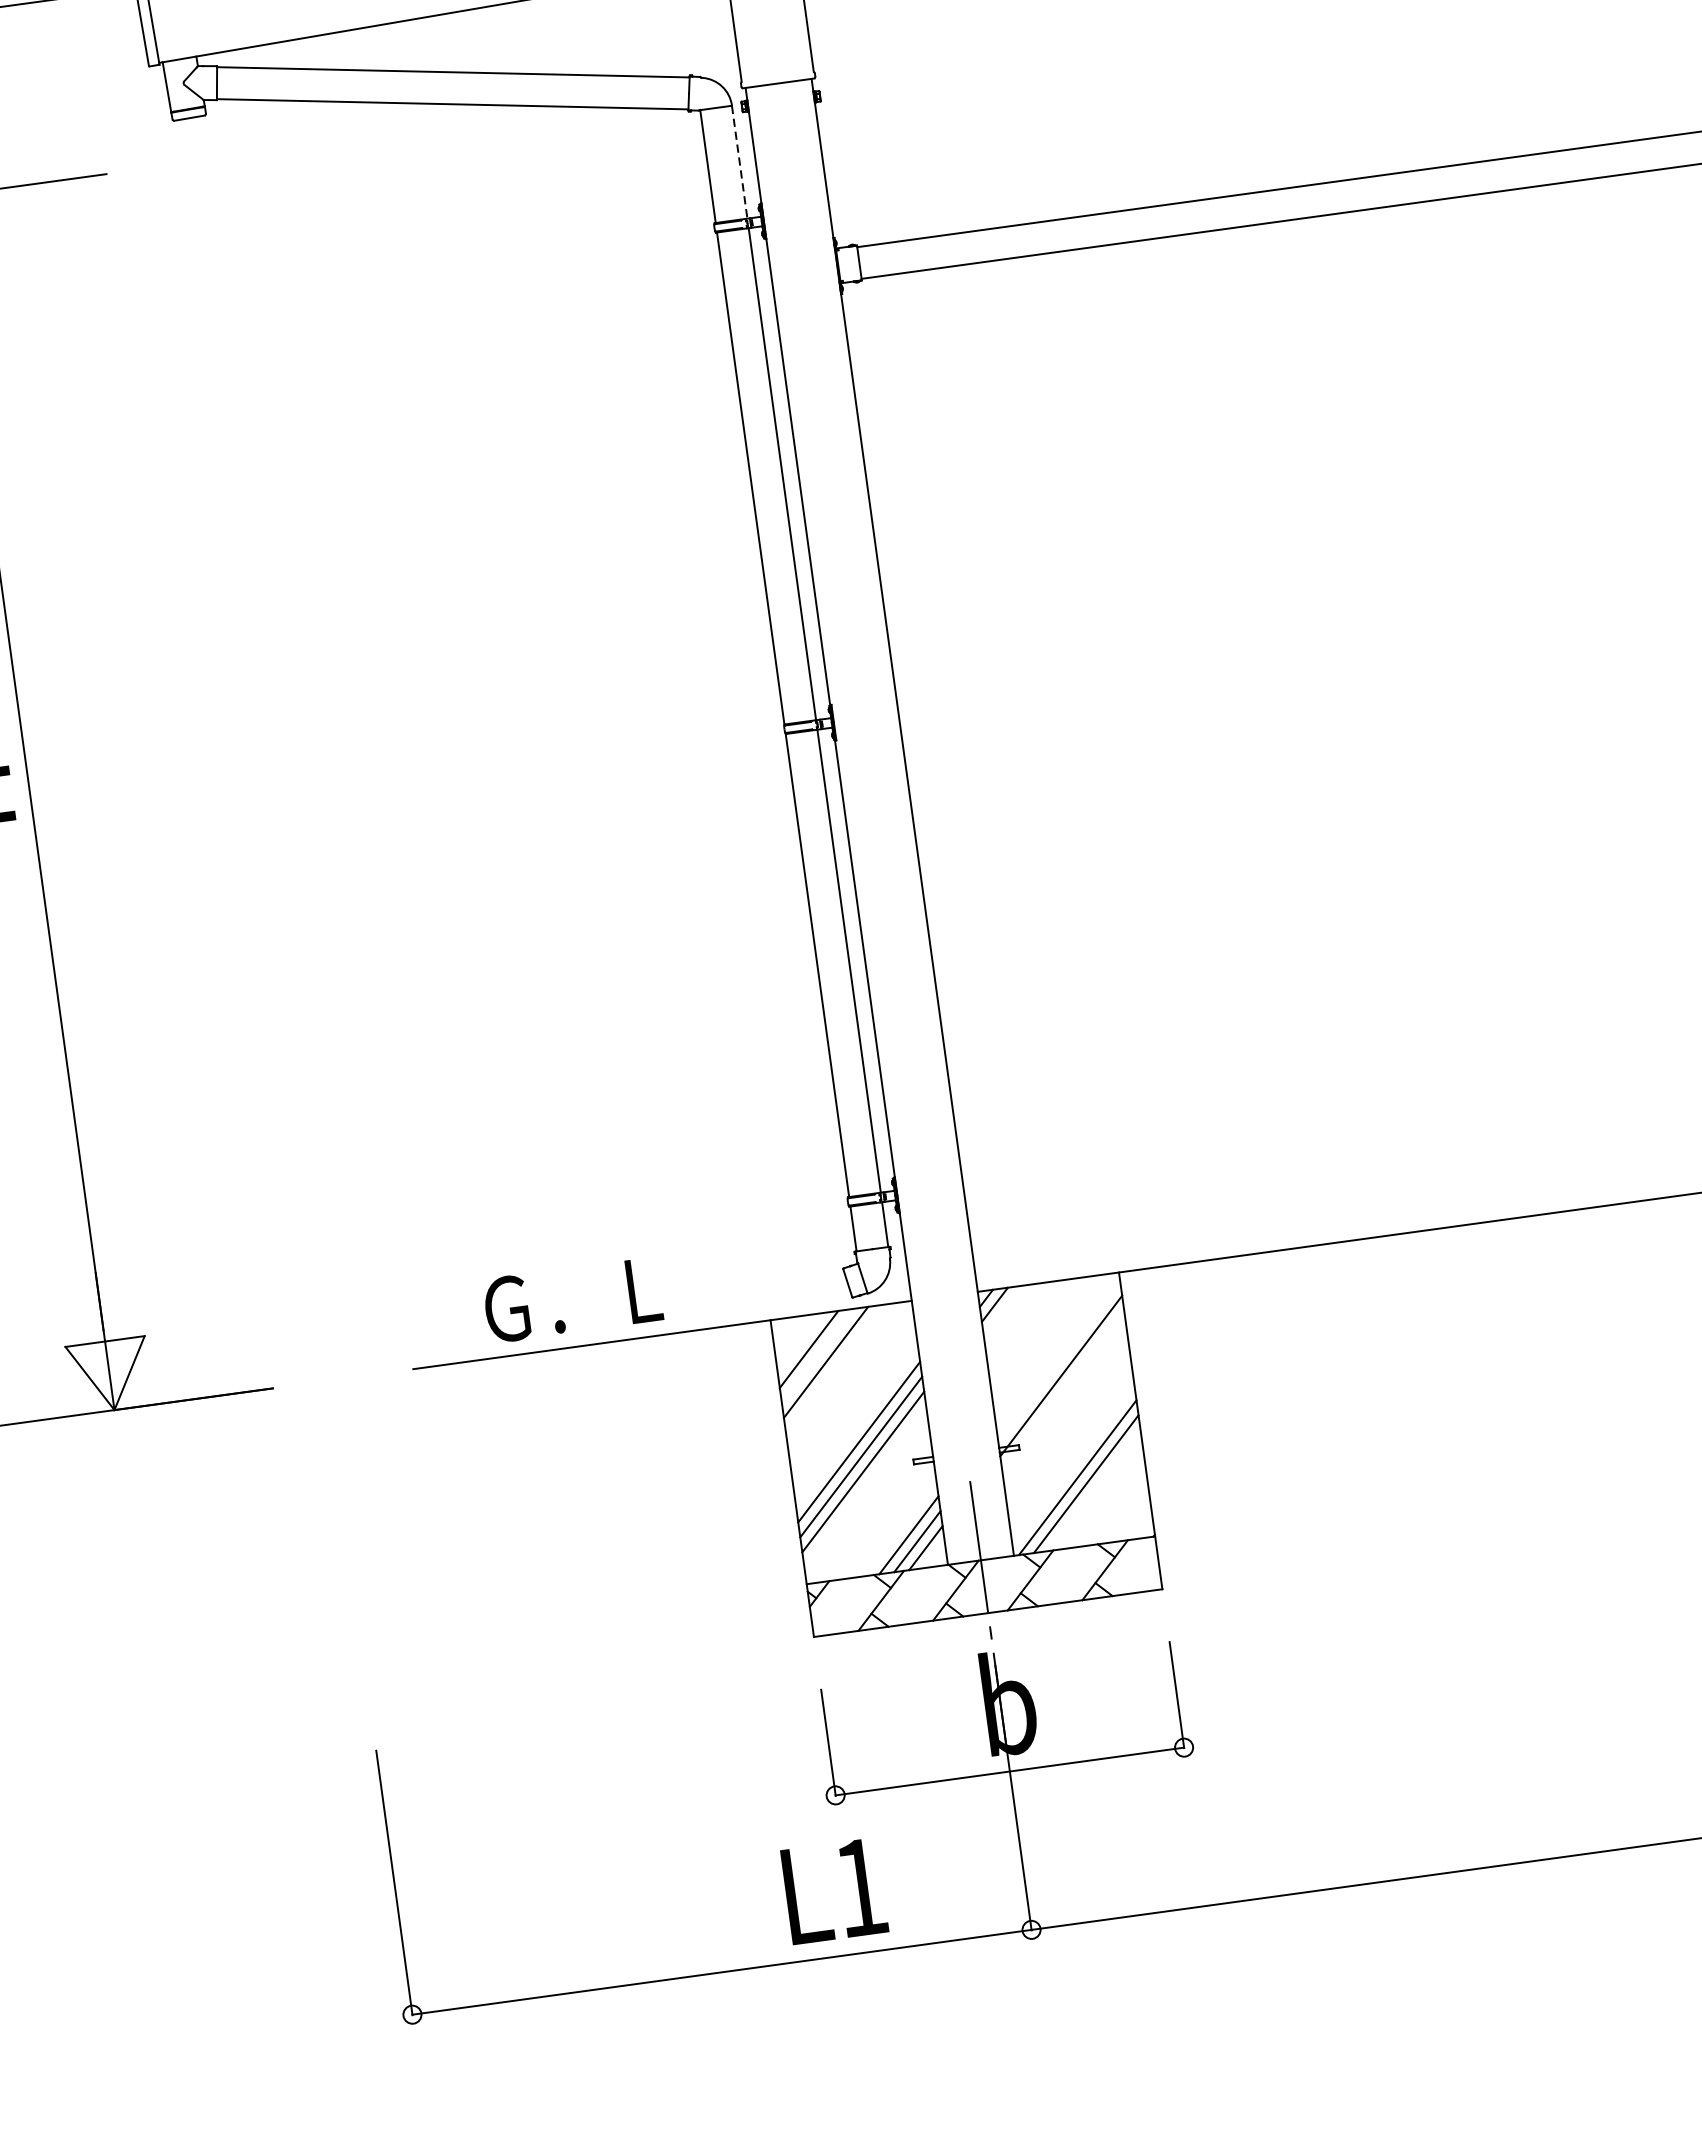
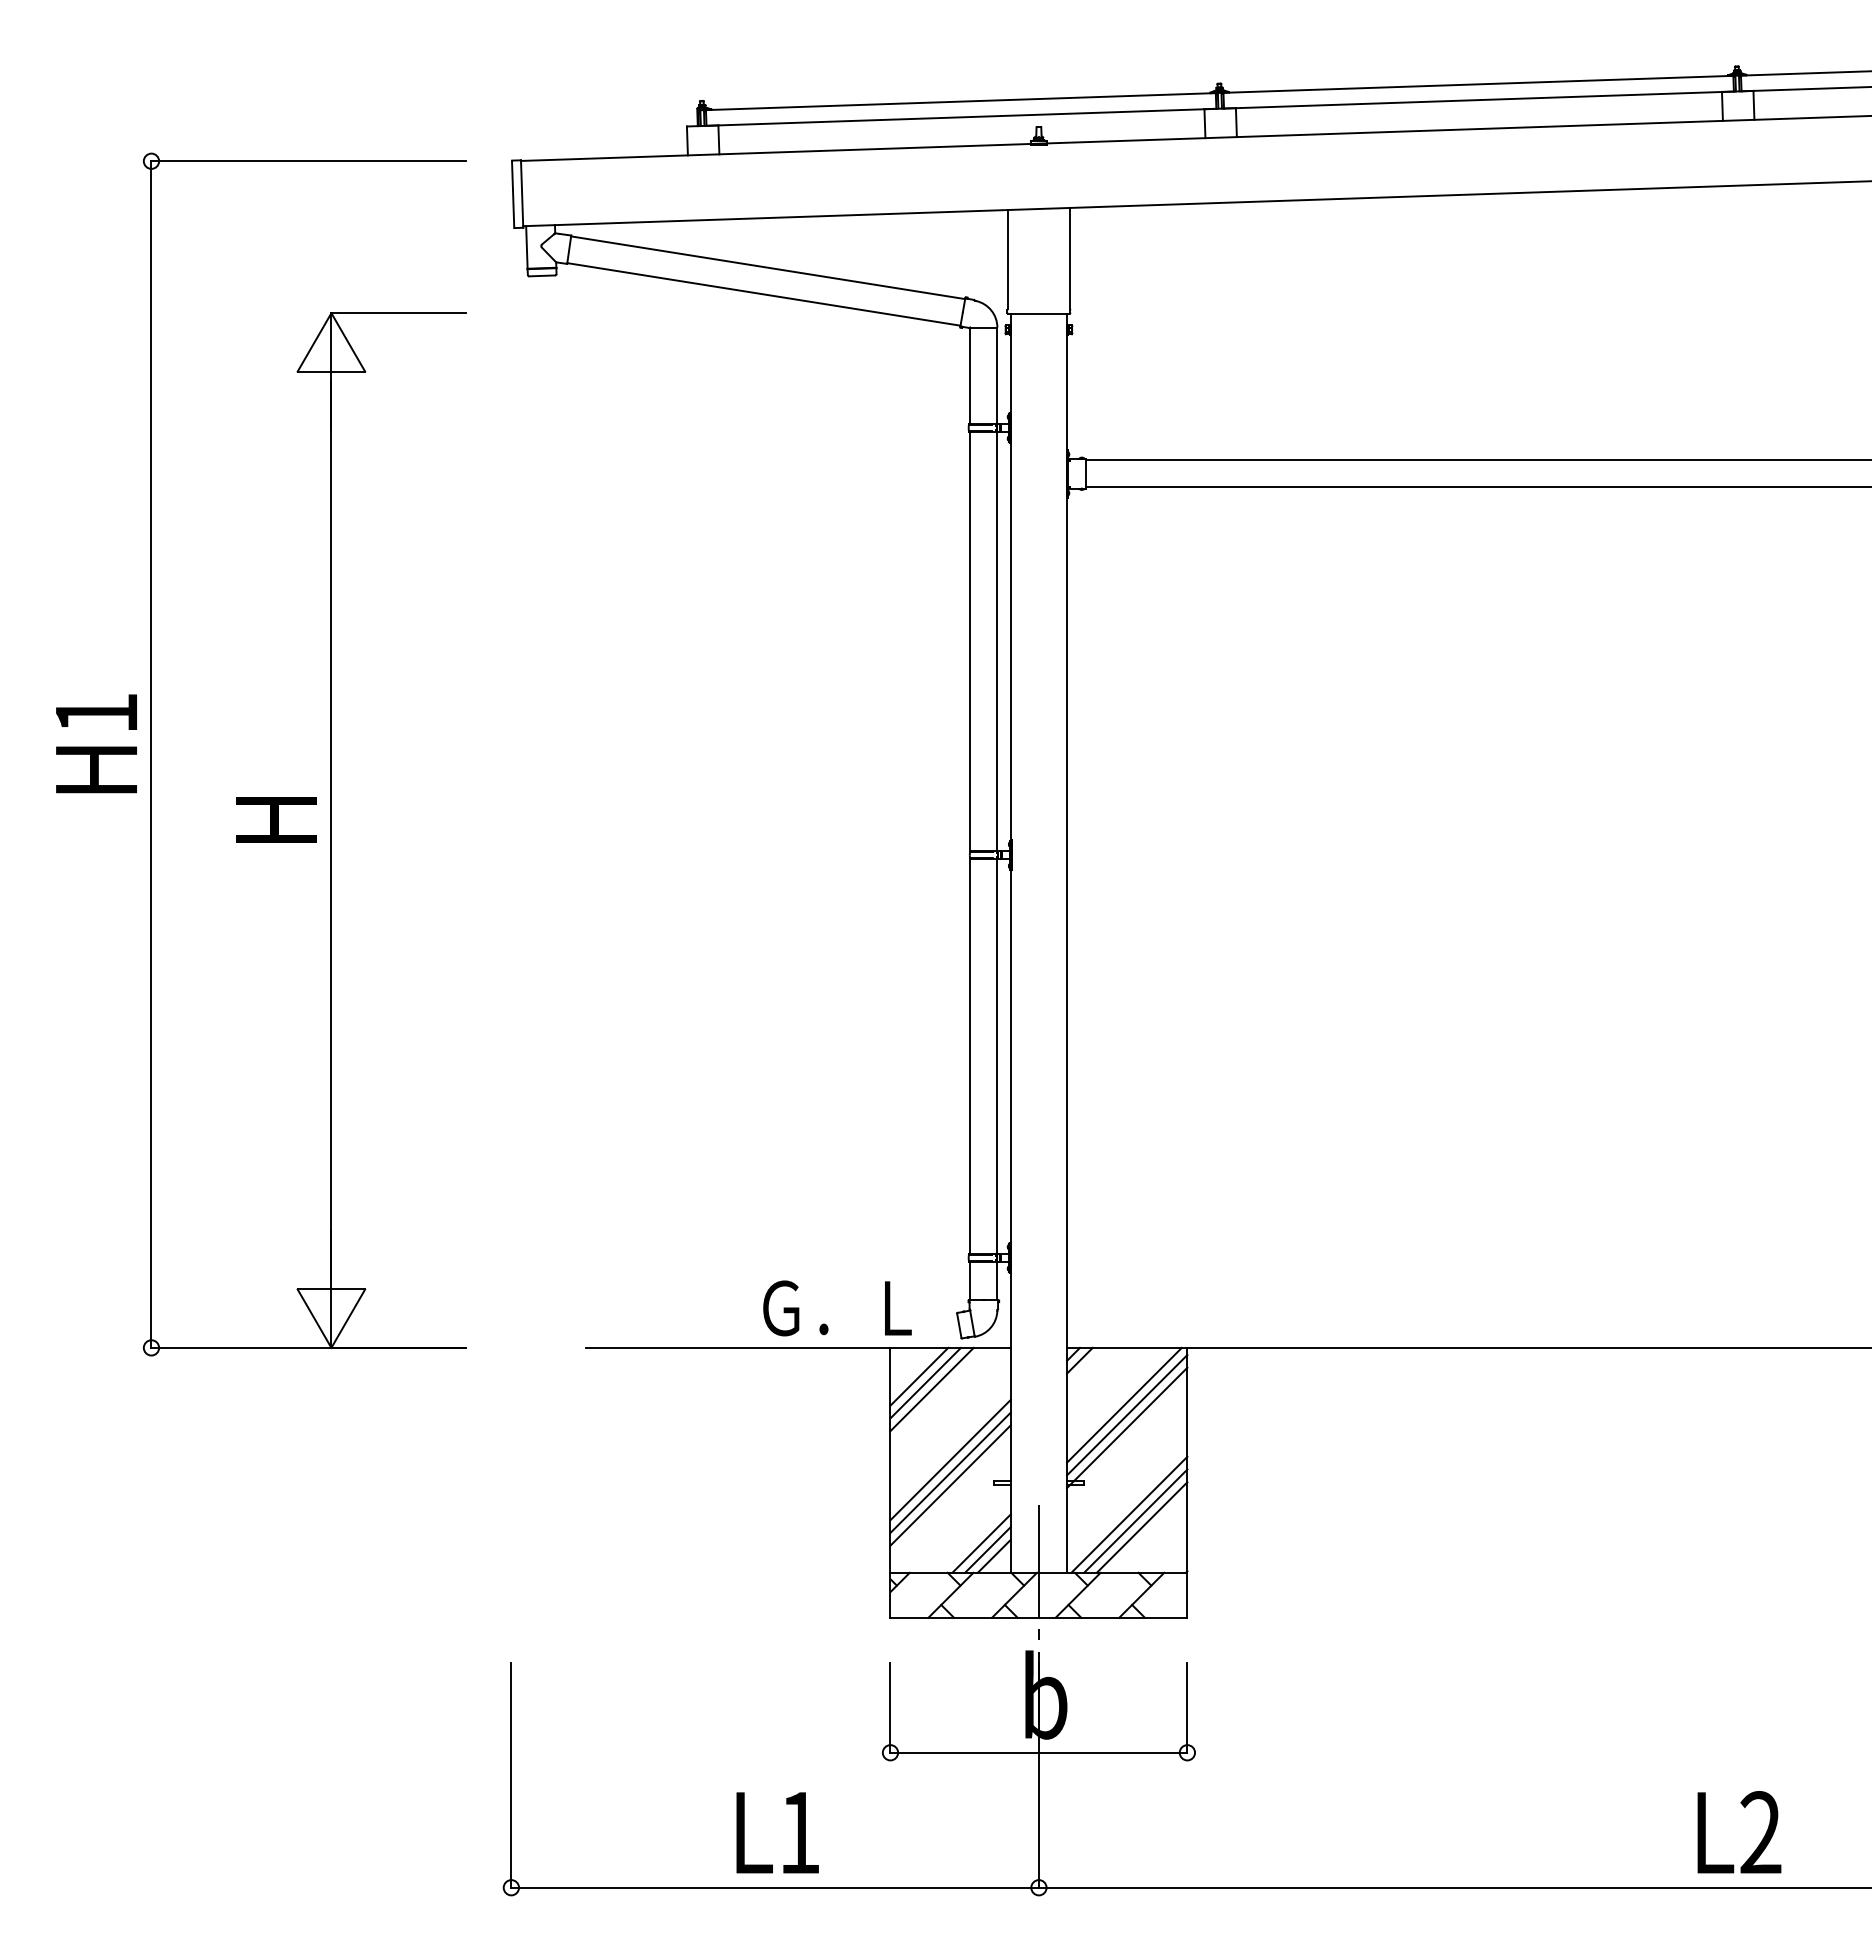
line: (739, 163) -> (997, 376), dashed -> solid
text: (572, 1300) -> (837, 1308), moved
line: (1054, 1349) -> (1124, 1404), added
line: (817, 1355) -> (925, 1382), added
line: (1059, 1361) -> (1127, 1415), added
line: (1094, 1490) -> (1141, 1527), added
text: (834, 1890) -> (777, 1832), moved

